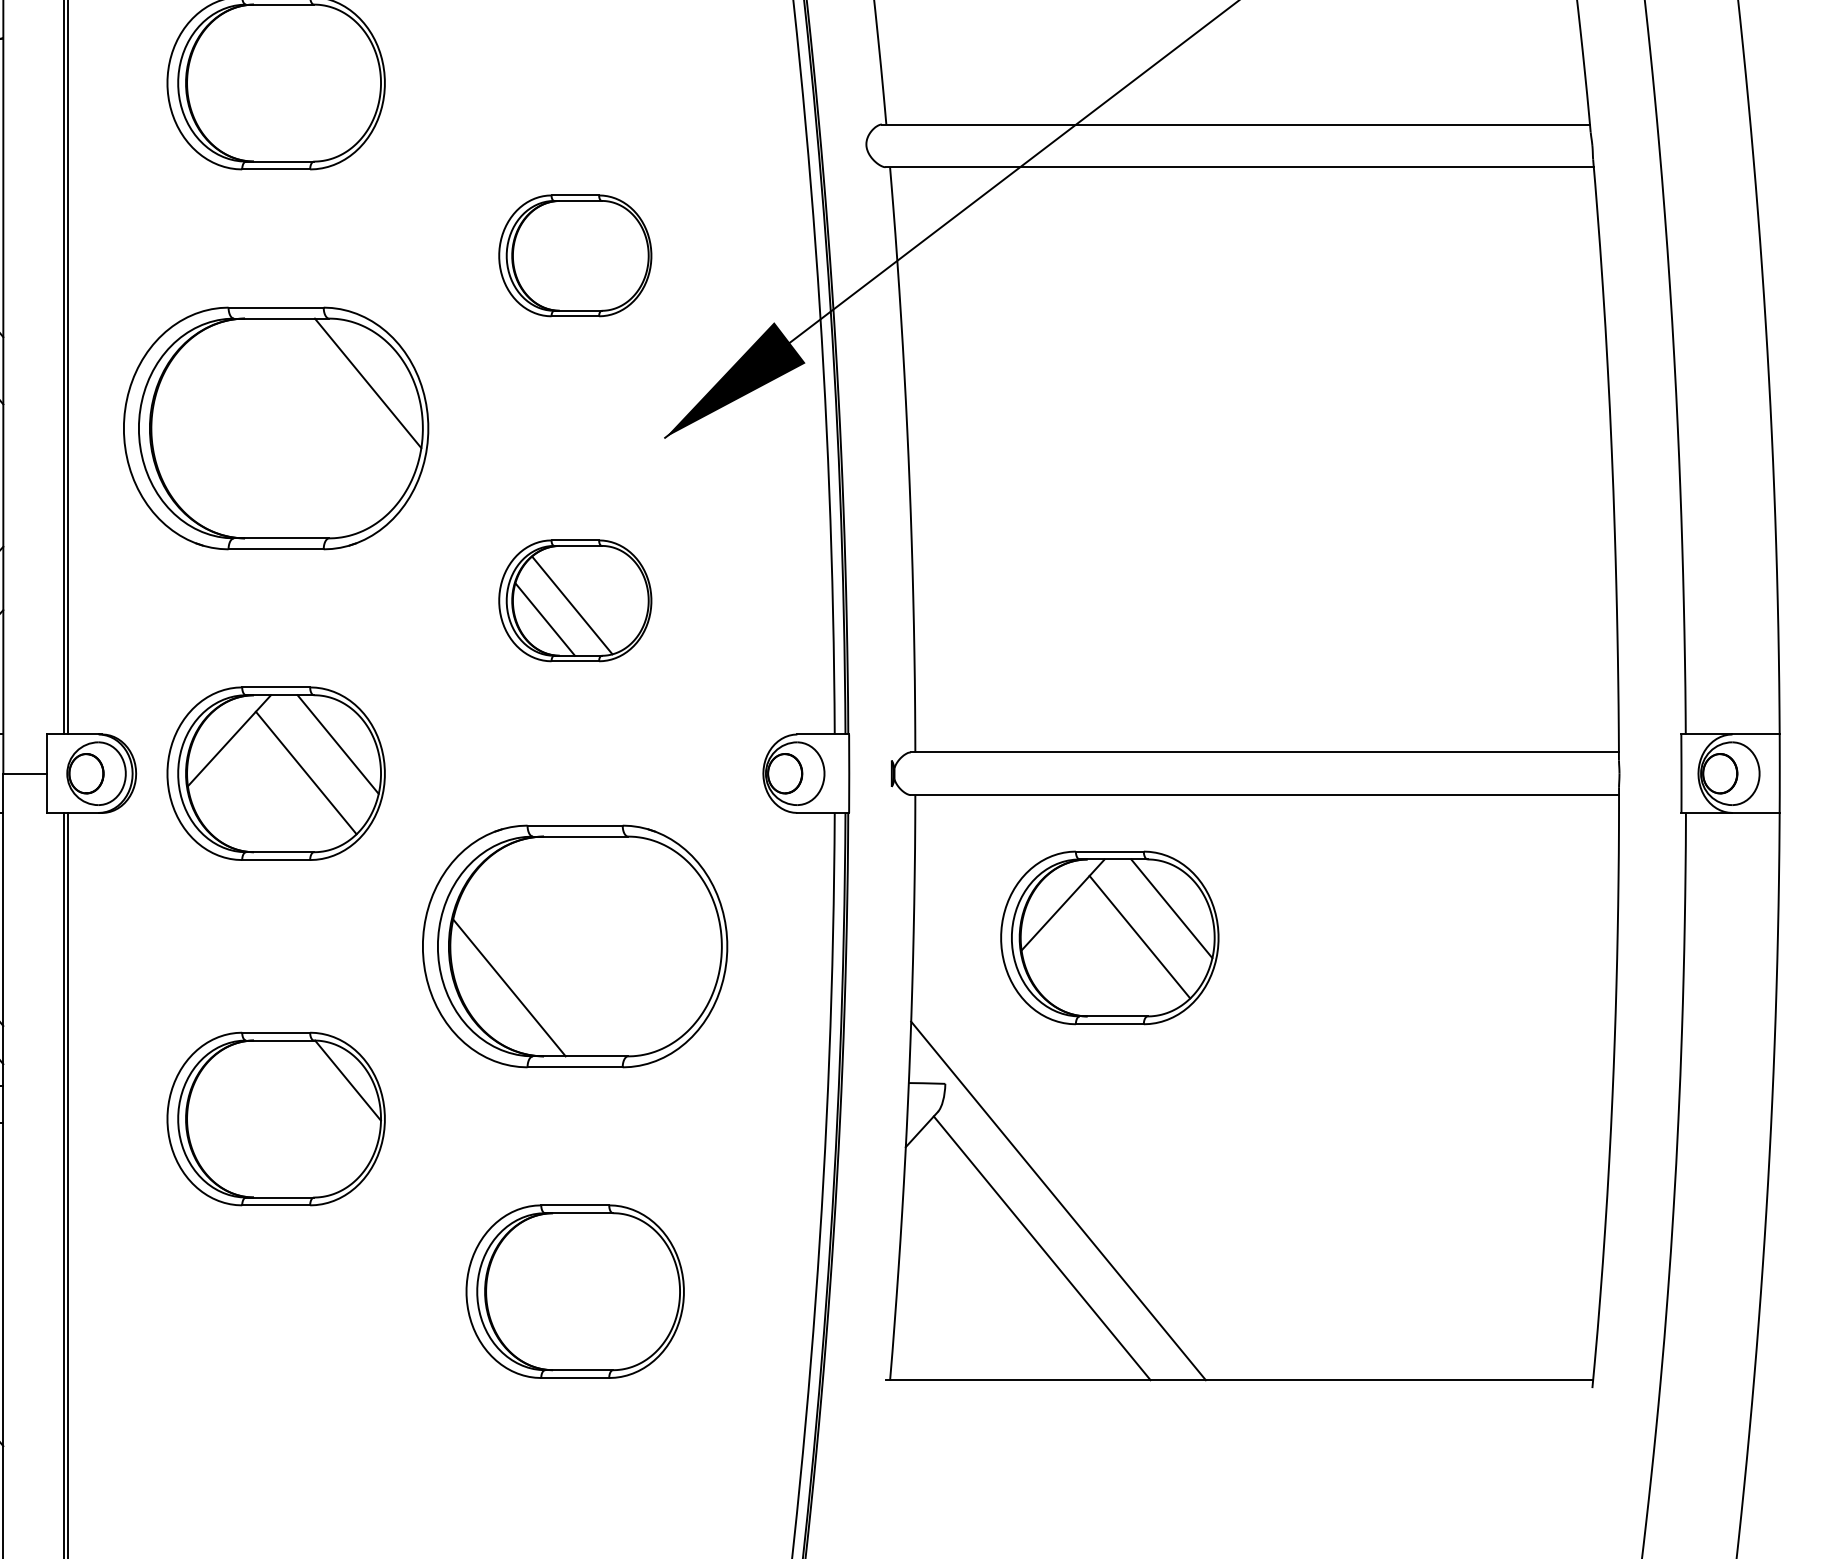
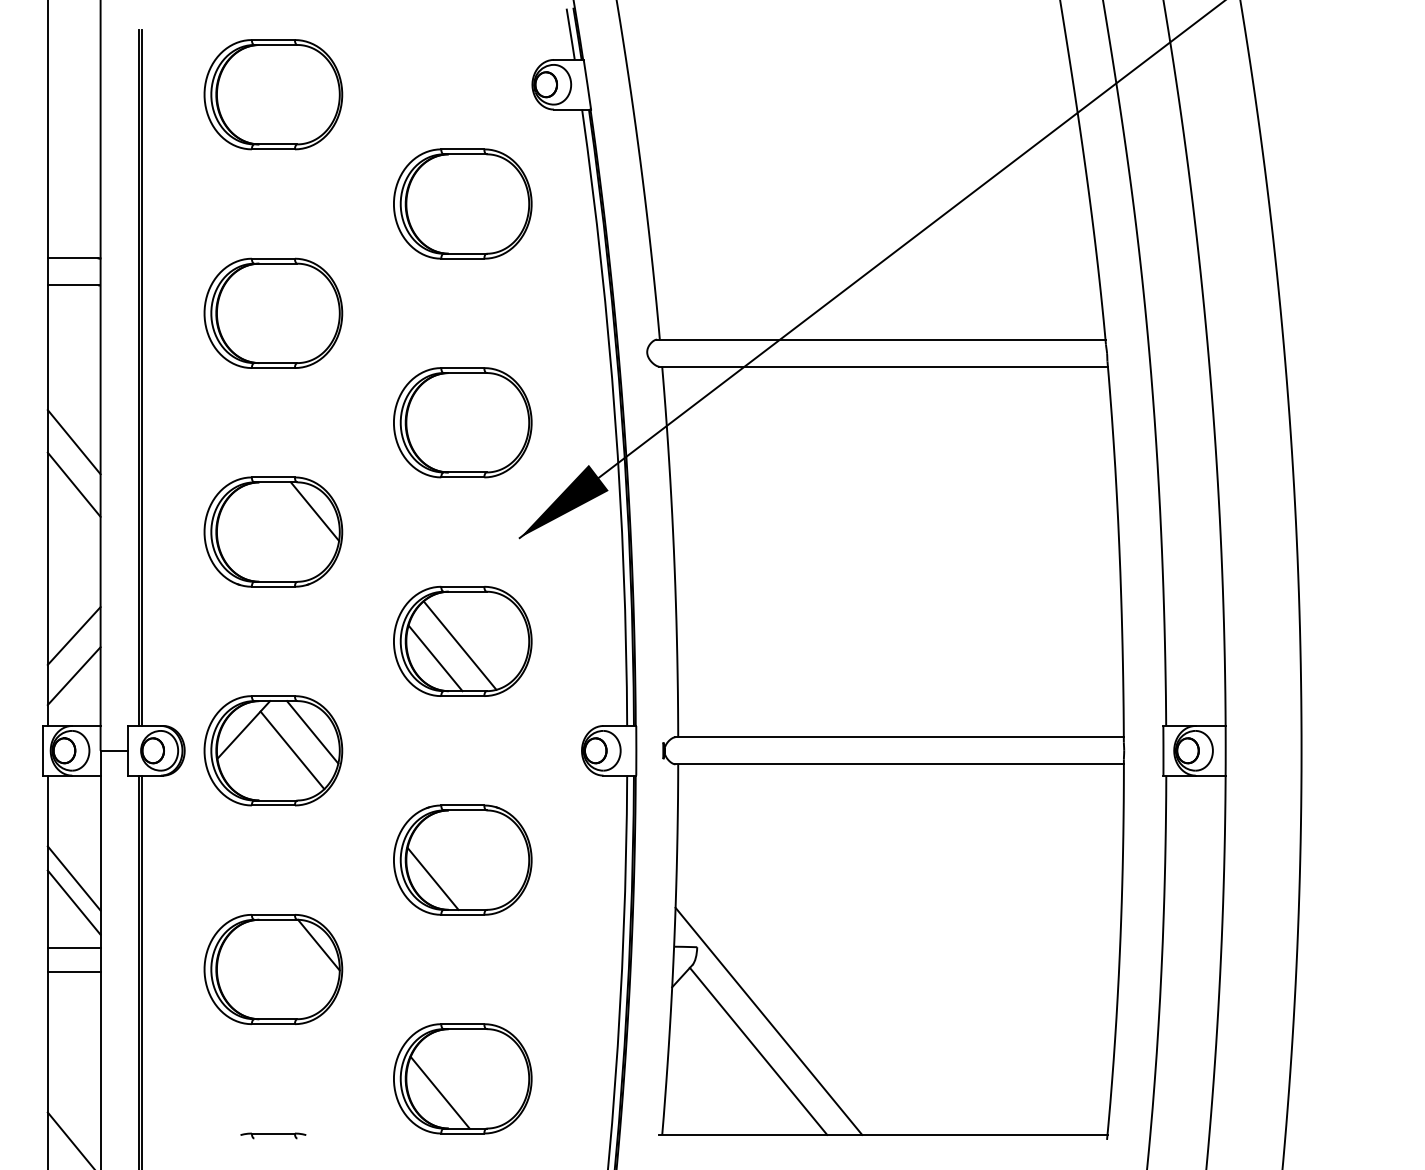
part: (574, 255) -> (462, 422), size x1.43
part: (276, 427) -> (273, 531), size x0.71
part: (574, 599) -> (462, 640), size x1.43
part: (1109, 937) -> (801, 854), removed
part: (574, 945) -> (462, 859), size x0.71
line: (538, 1313) -> (439, 1092), added
part: (276, 1381) -> (273, 1135), added

